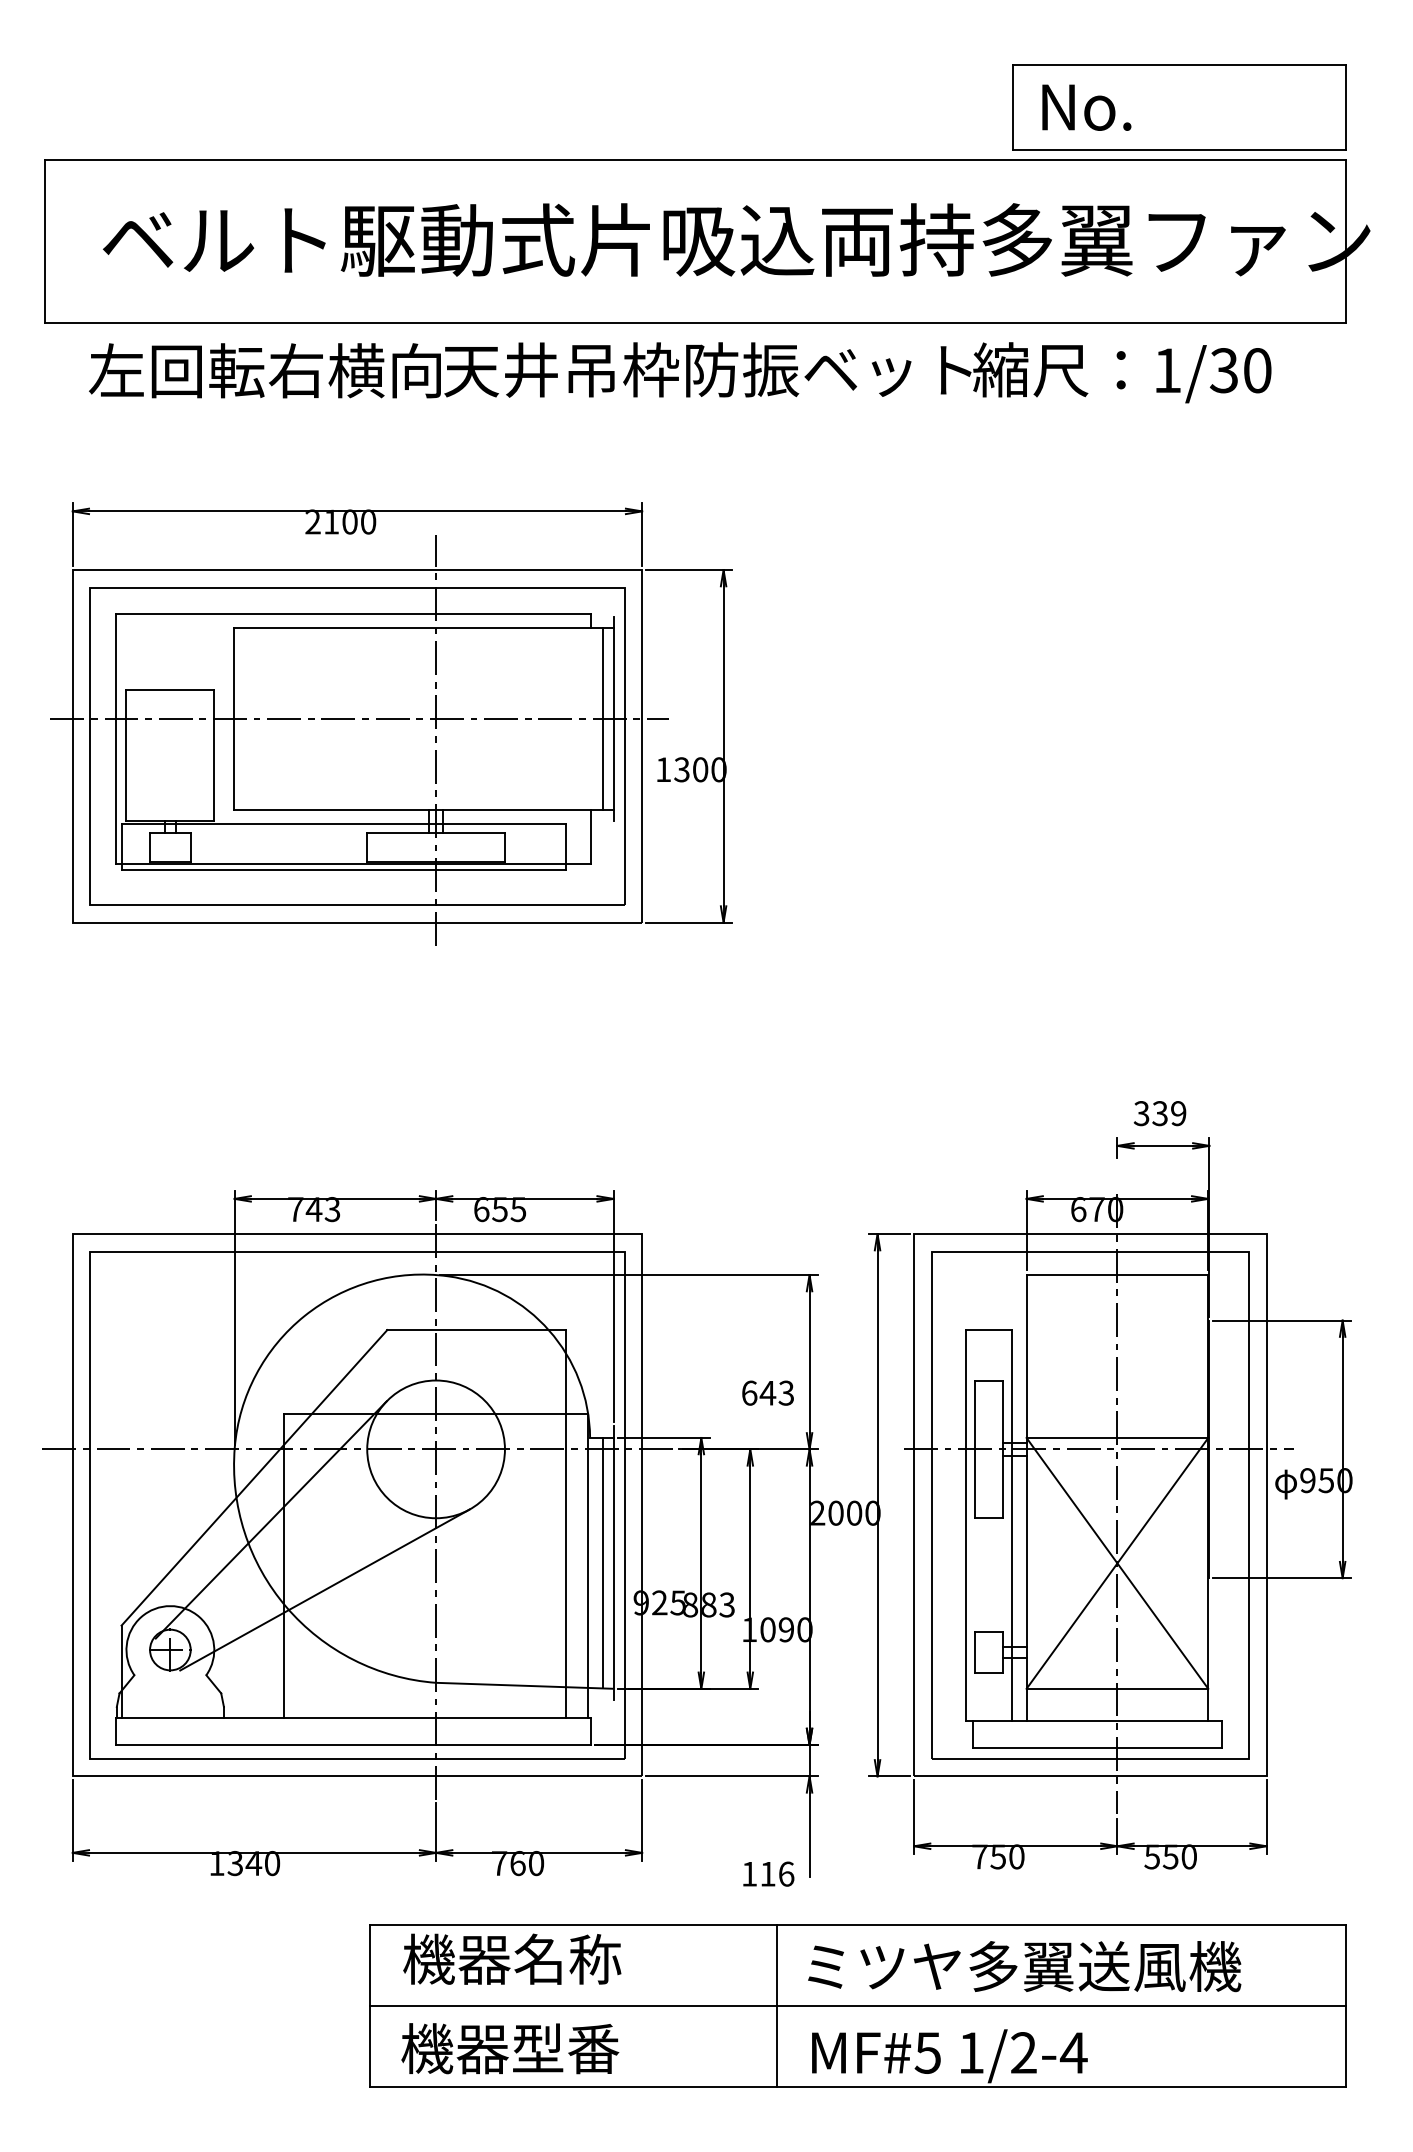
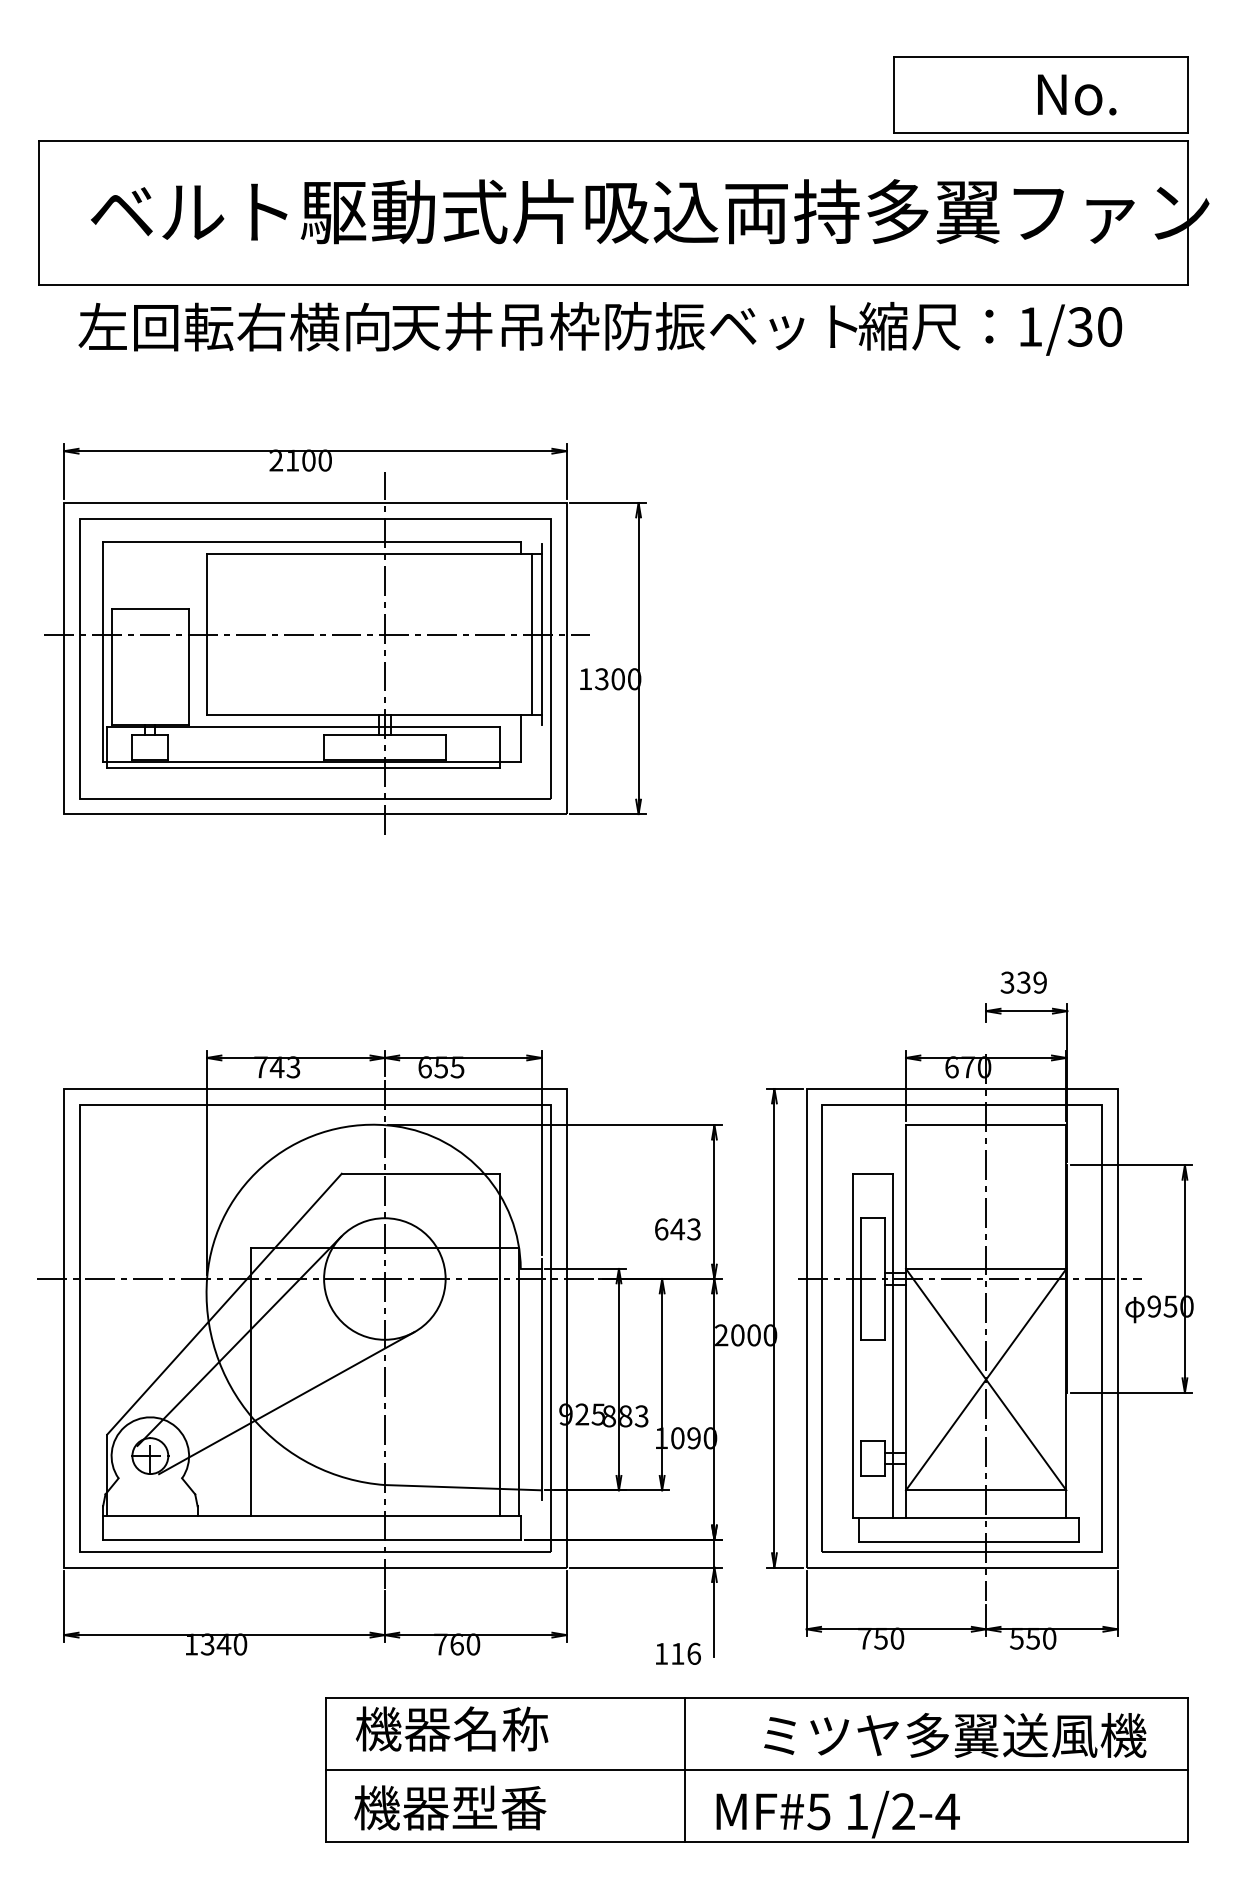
text: (1087, 107) -> (1077, 94), moved
line: (603, 1562) -> (532, 1378), removed
text: (1024, 1966) -> (955, 1735), moved

